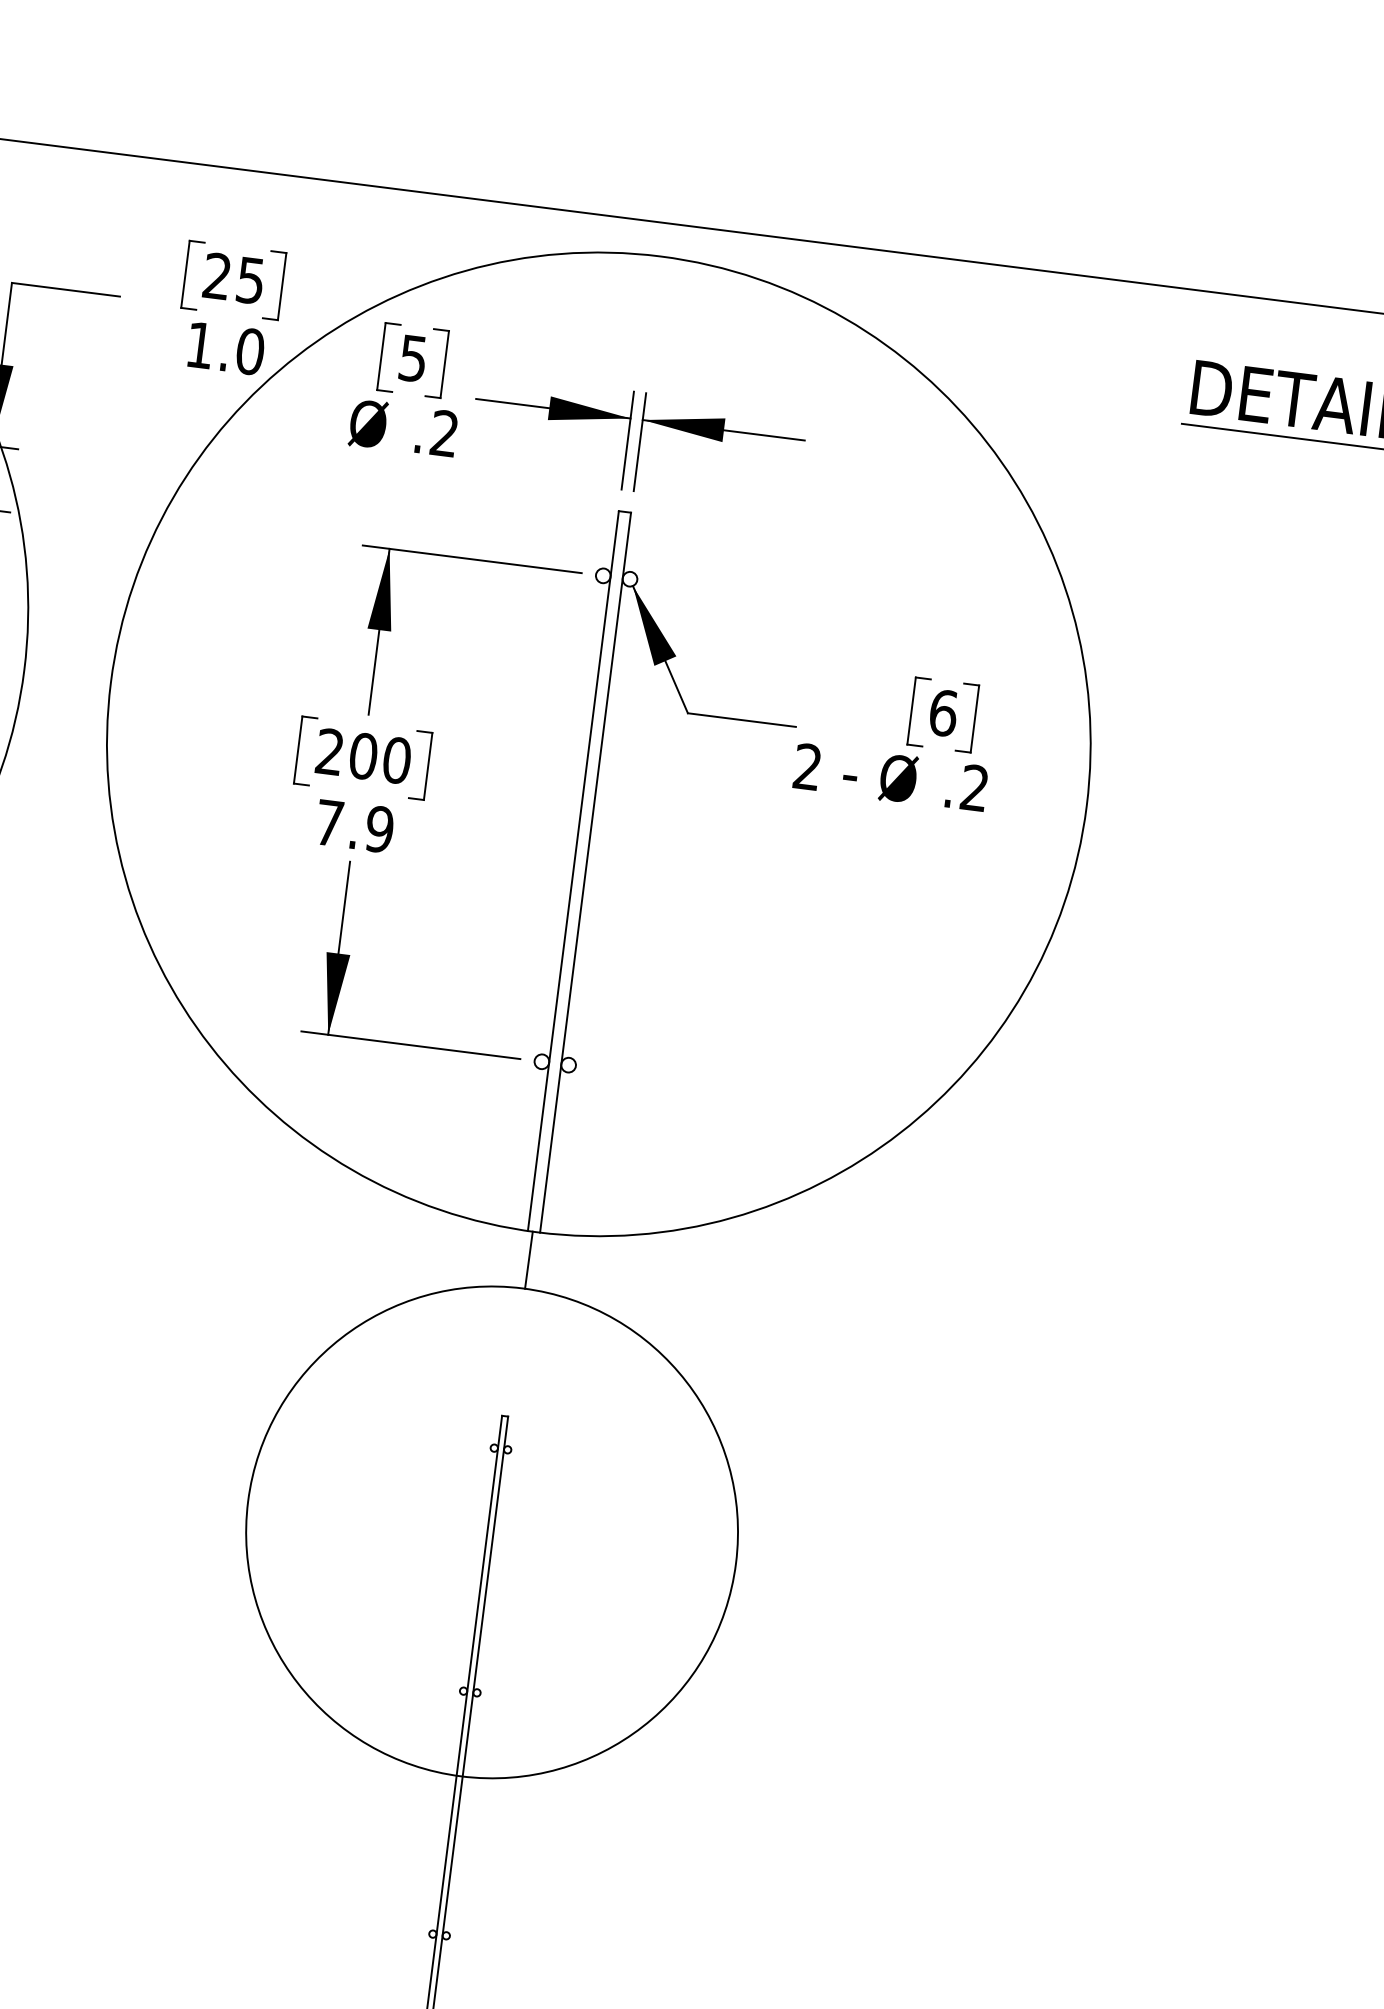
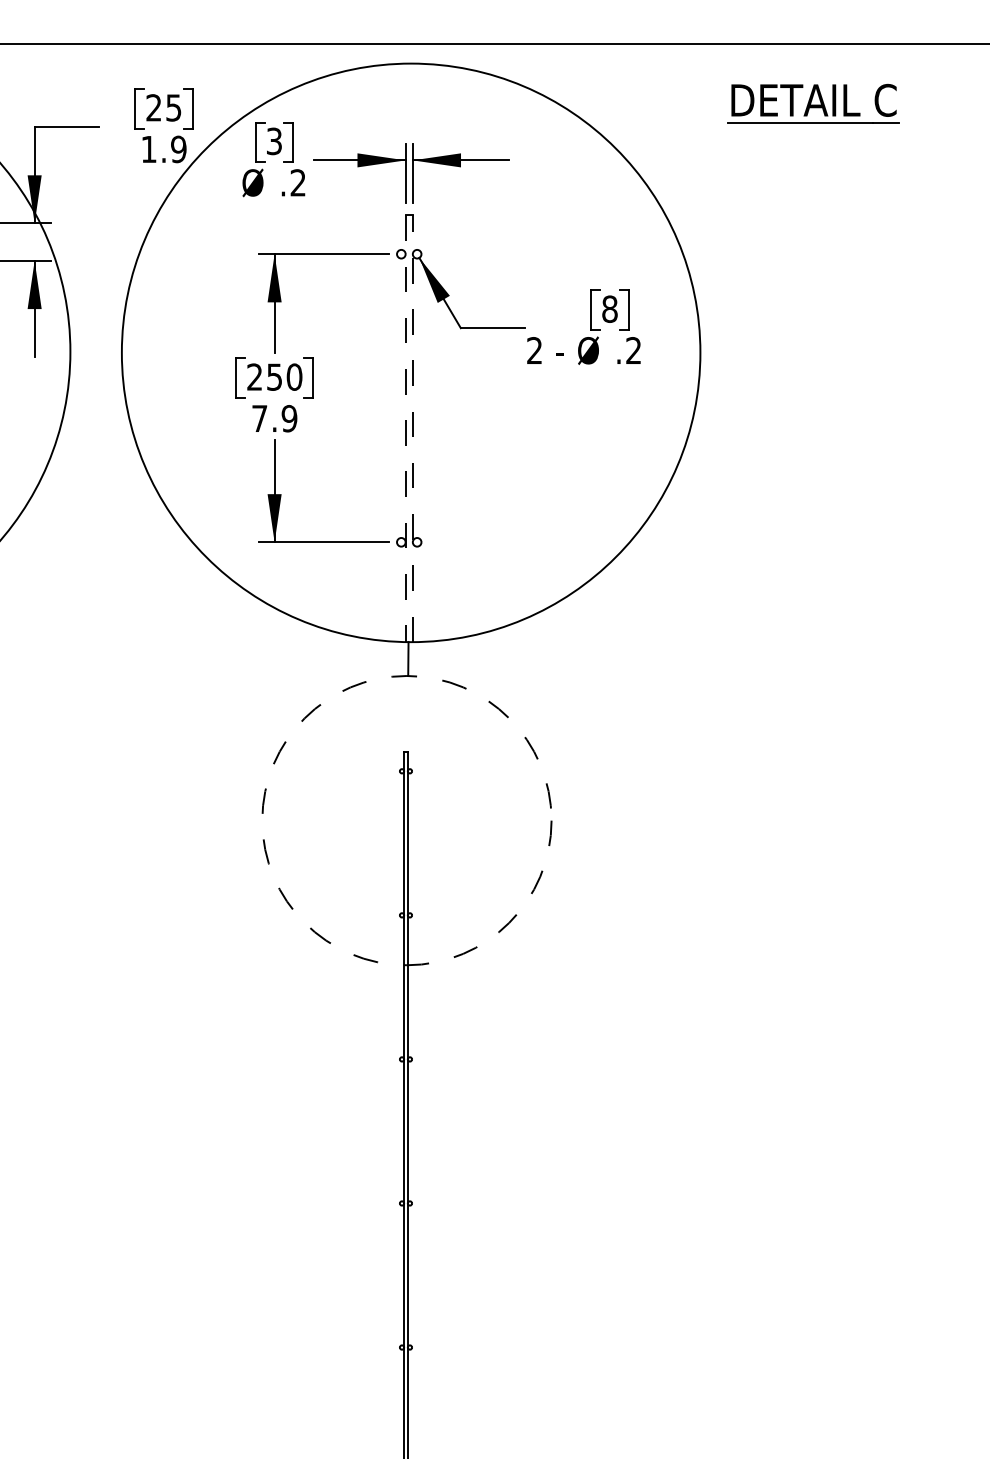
text: (249, 351) -> (178, 149), 1.0 -> 1.9
text: (413, 357) -> (274, 140), 5 -> 3
text: (942, 711) -> (609, 308), 6 -> 8
text: (363, 755) -> (274, 376), 200 -> 250
line: (572, 872) -> (405, 429), solid -> dashed
line: (585, 872) -> (412, 428), solid -> dashed
circle: (491, 1532) -> (406, 820), solid -> dashed

